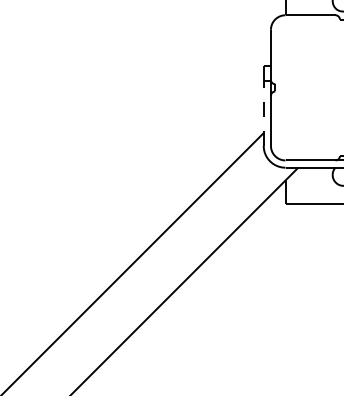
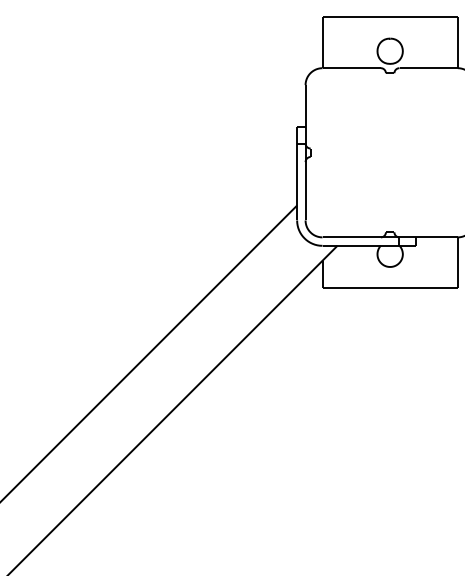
line: (264, 112) -> (297, 181), dashed -> solid

